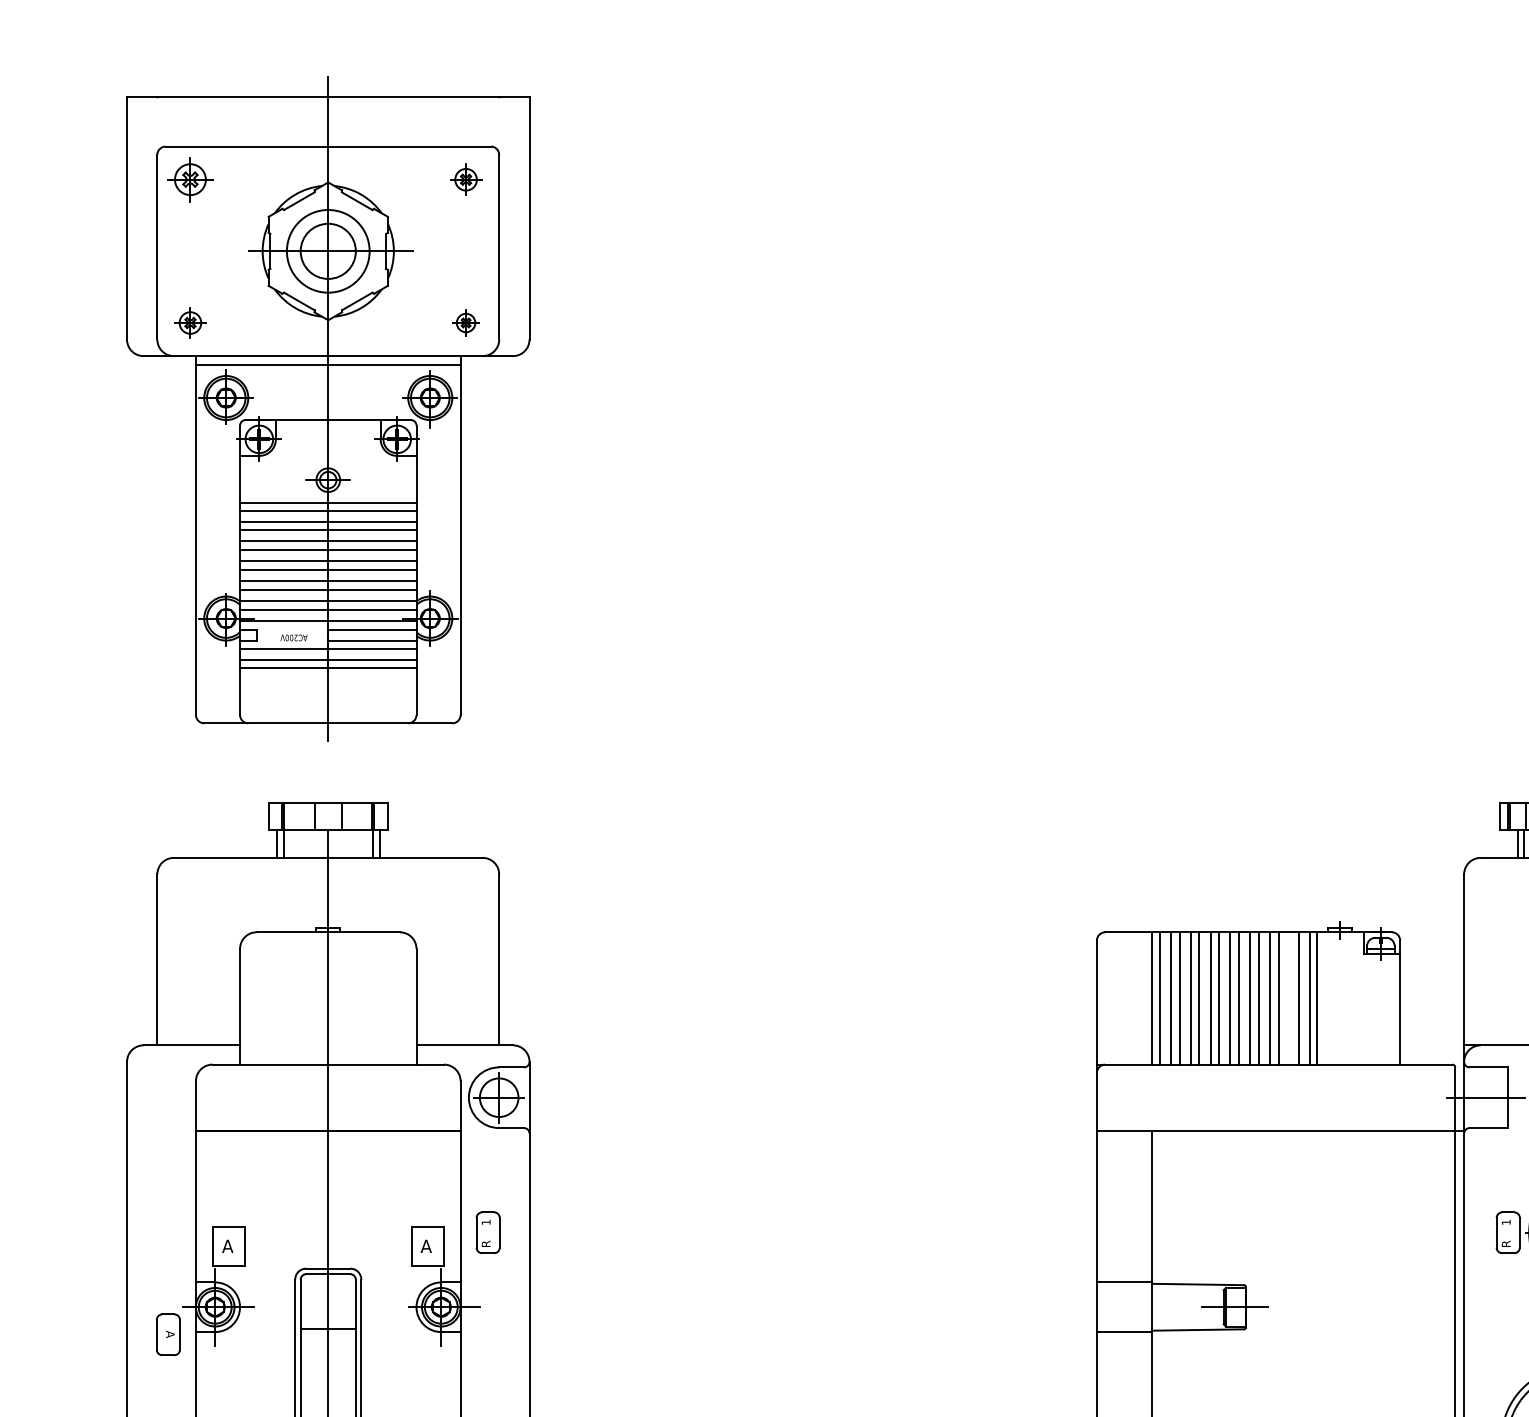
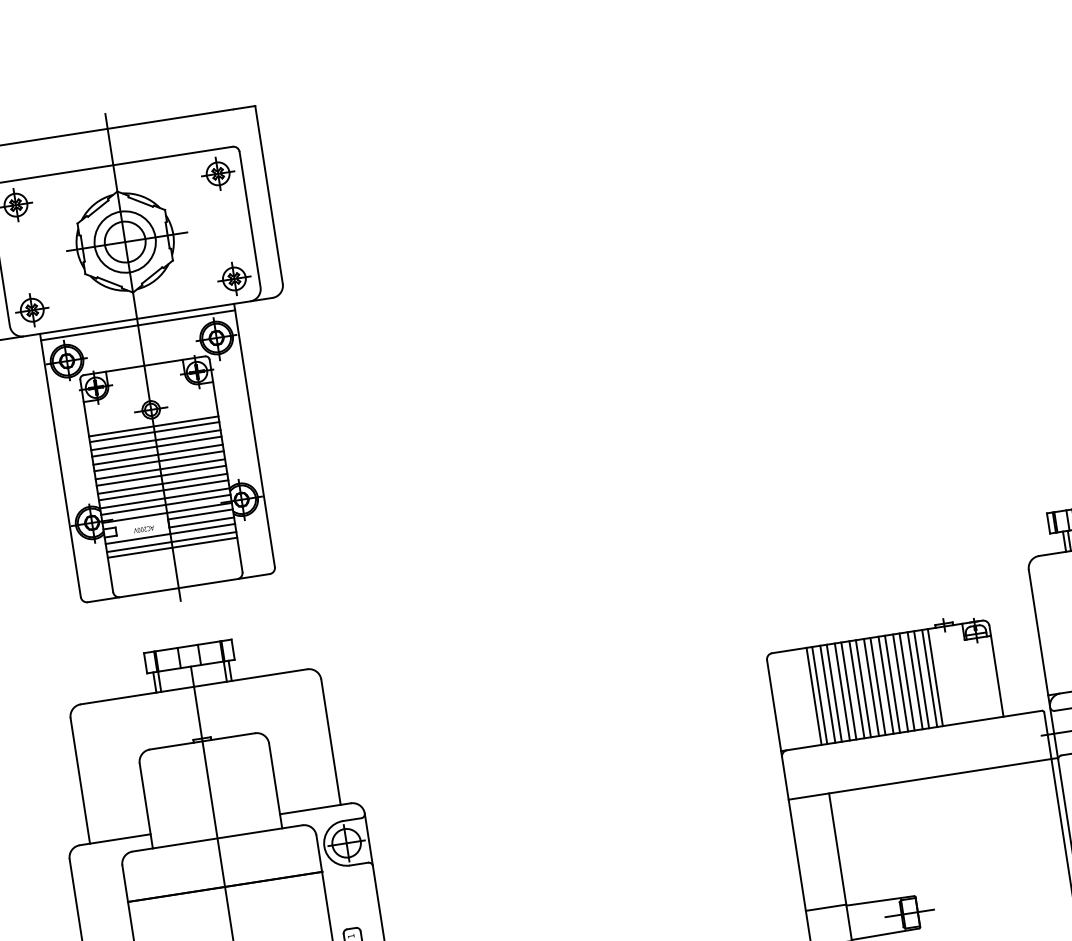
part: (465, 179) -> (217, 173), size x1.43
part: (190, 322) -> (32, 309), size x1.43
part: (465, 322) -> (233, 278), size x1.67
line: (1289, 998) -> (914, 680), added

